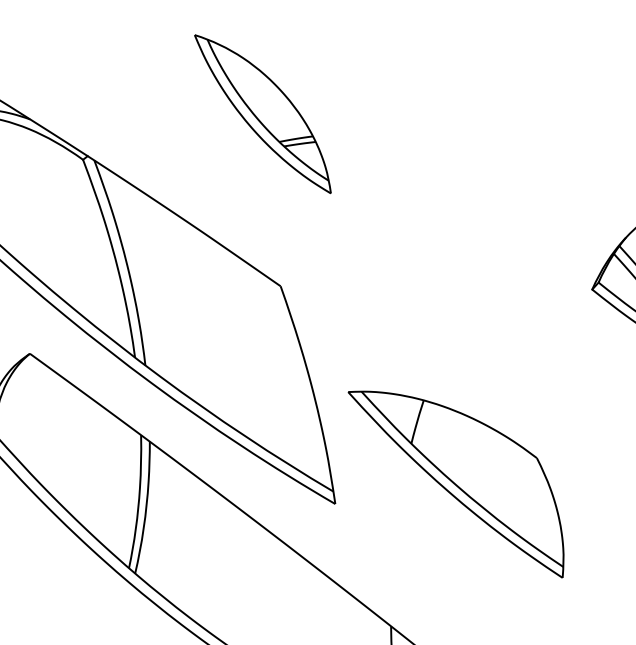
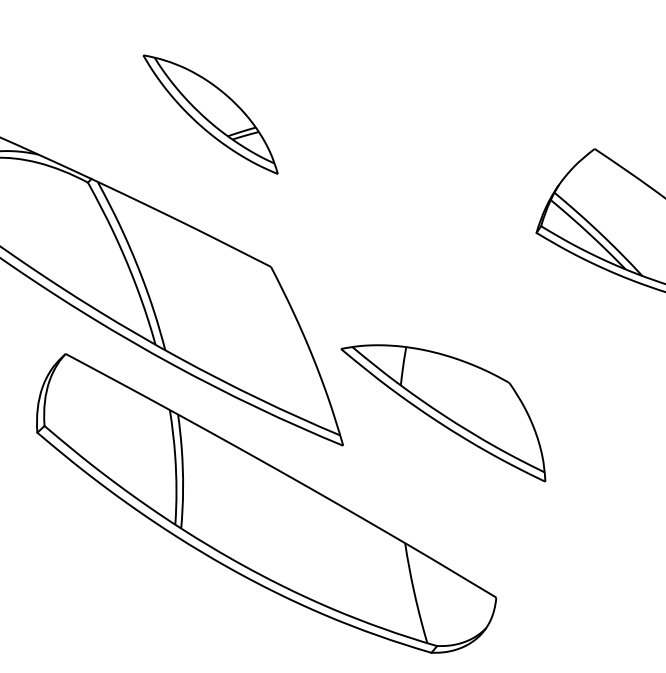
part: (262, 114) -> (210, 114), moved

